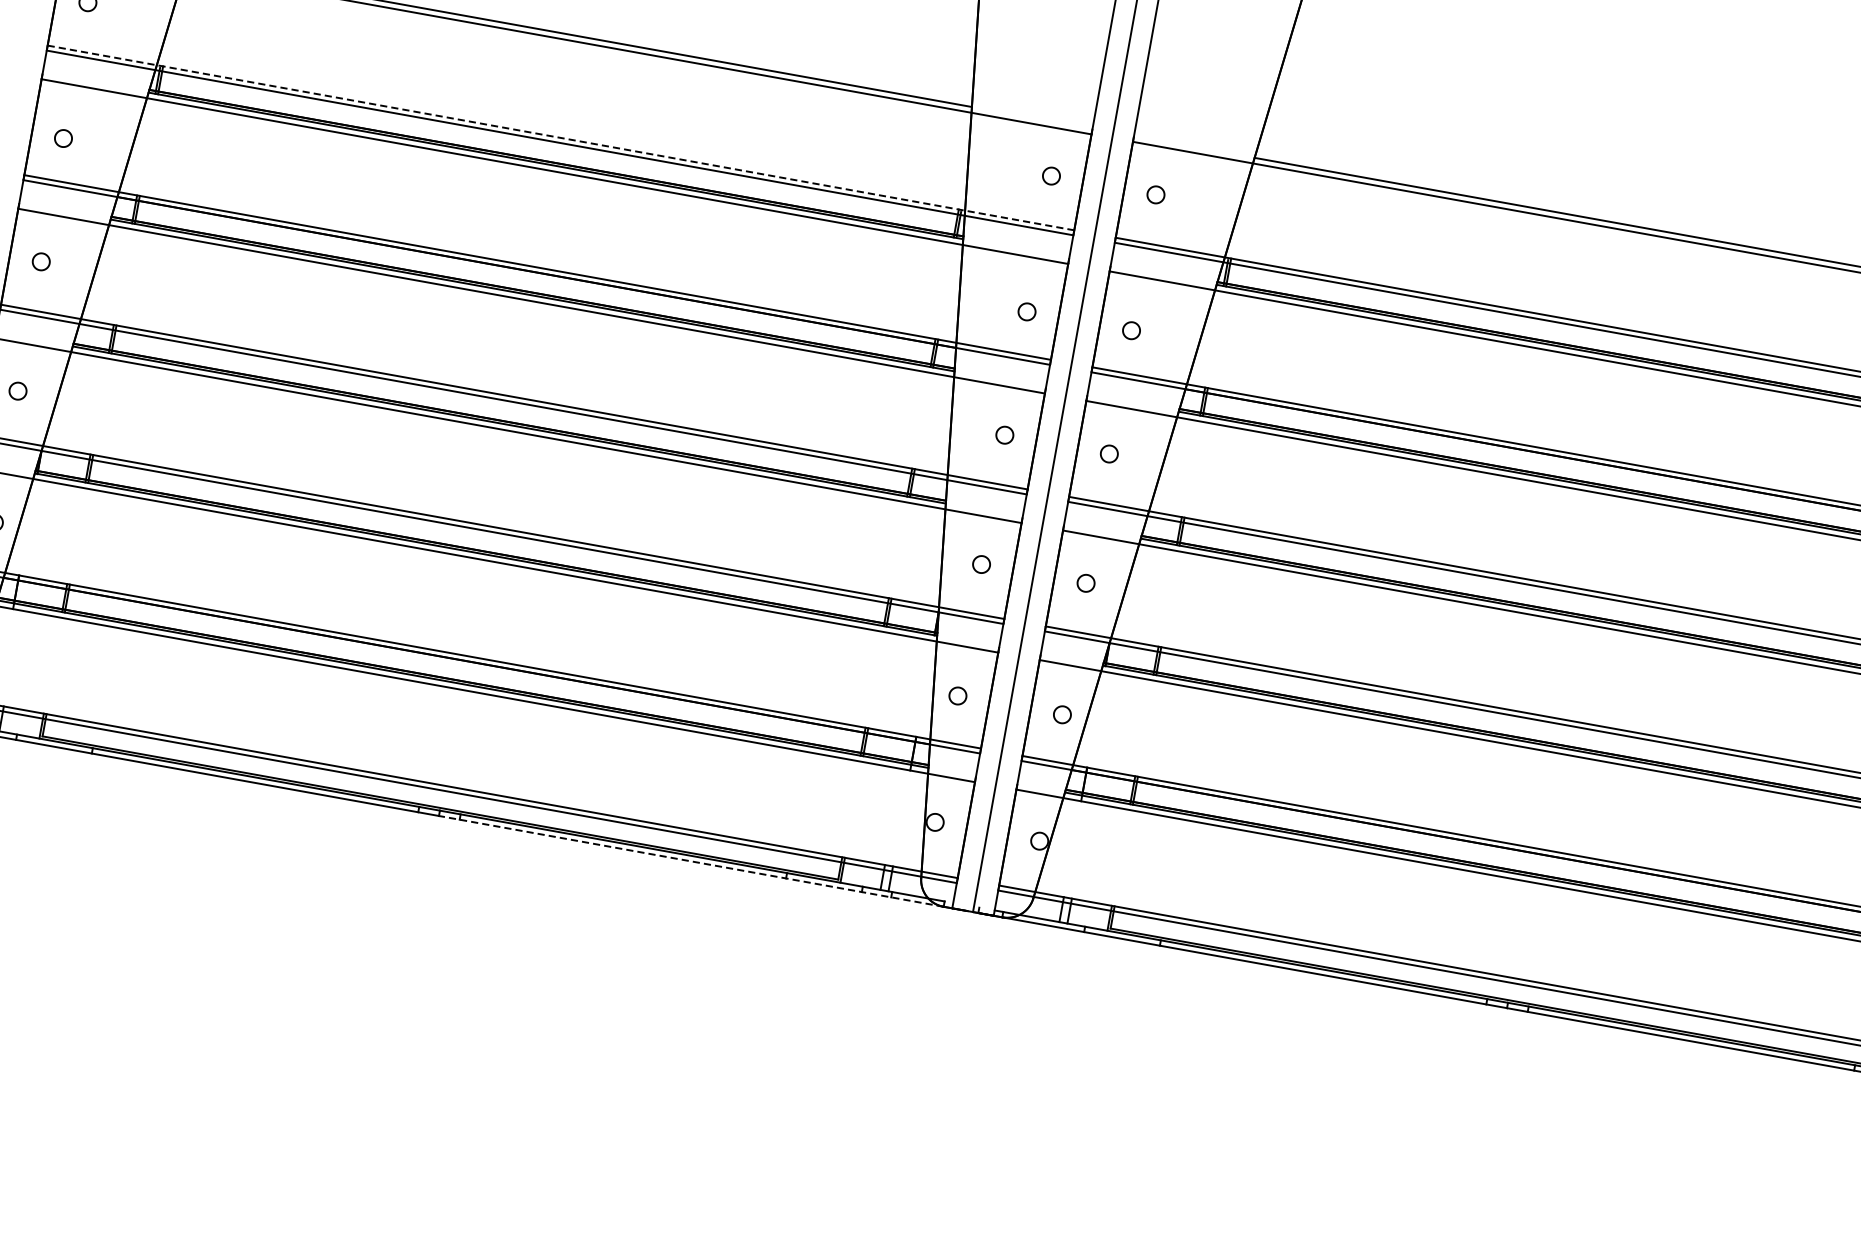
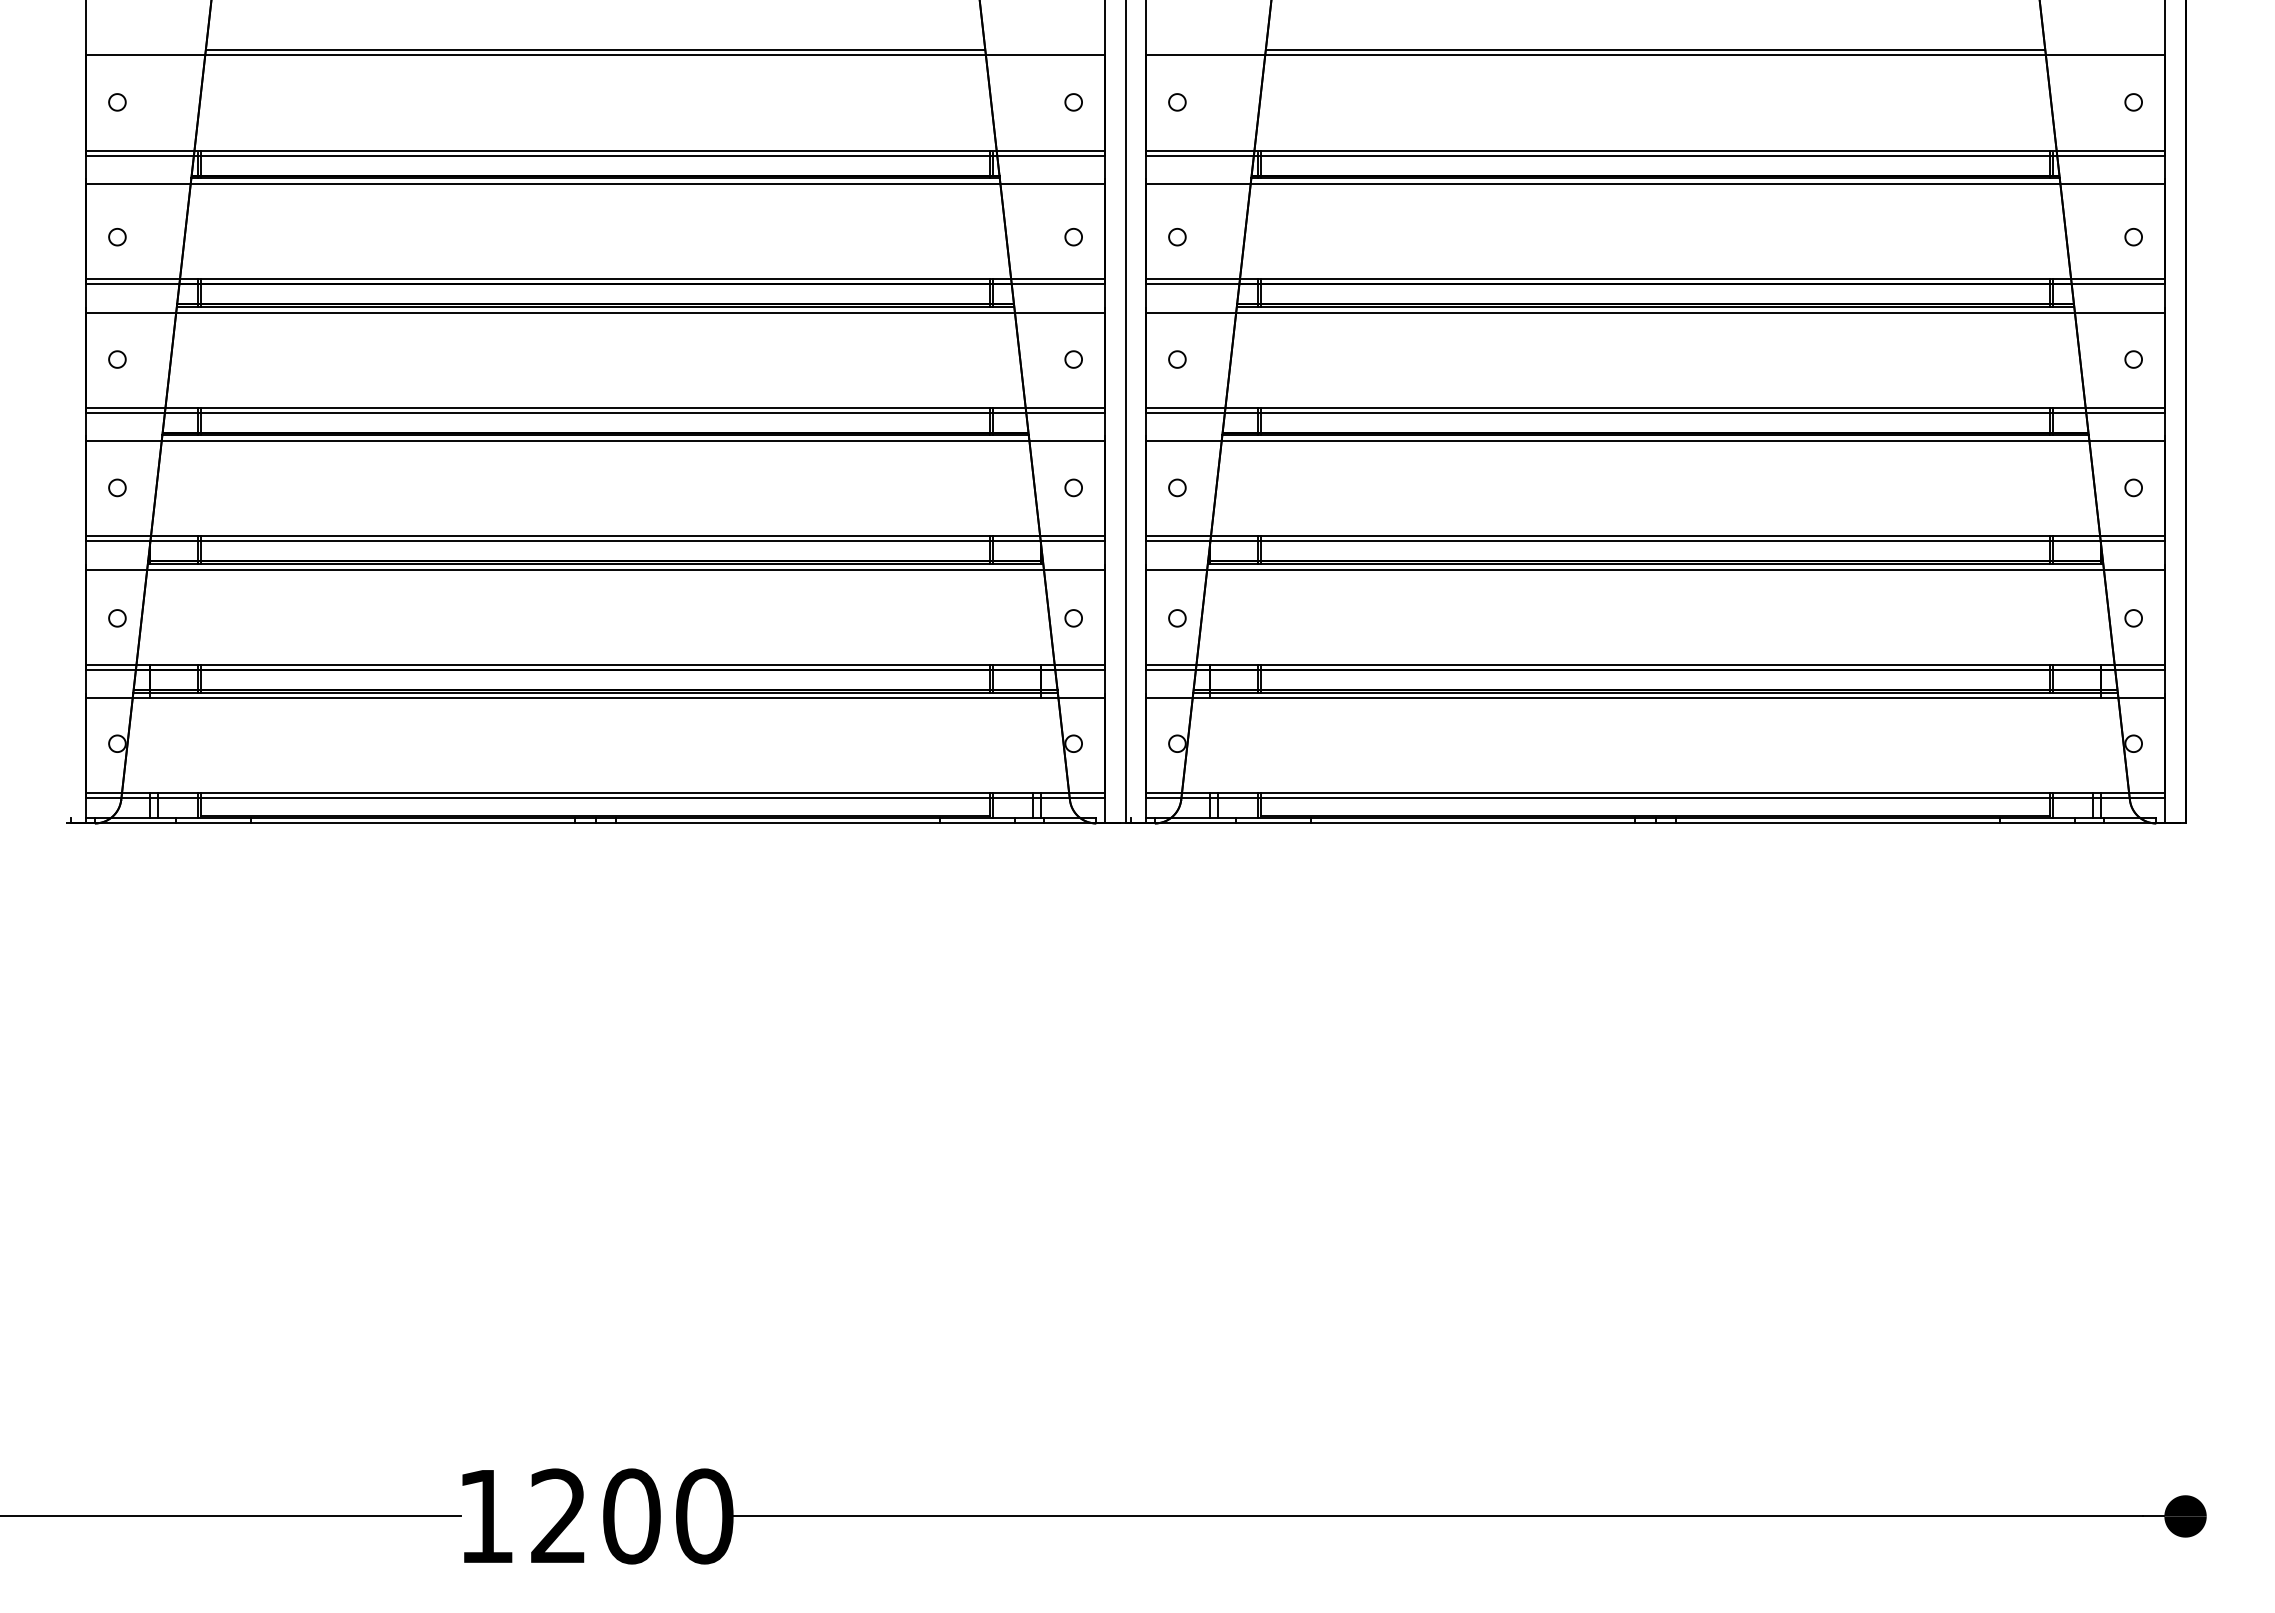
line: (561, 138) -> (596, 150), dashed -> solid
line: (690, 861) -> (845, 823), dashed -> solid

